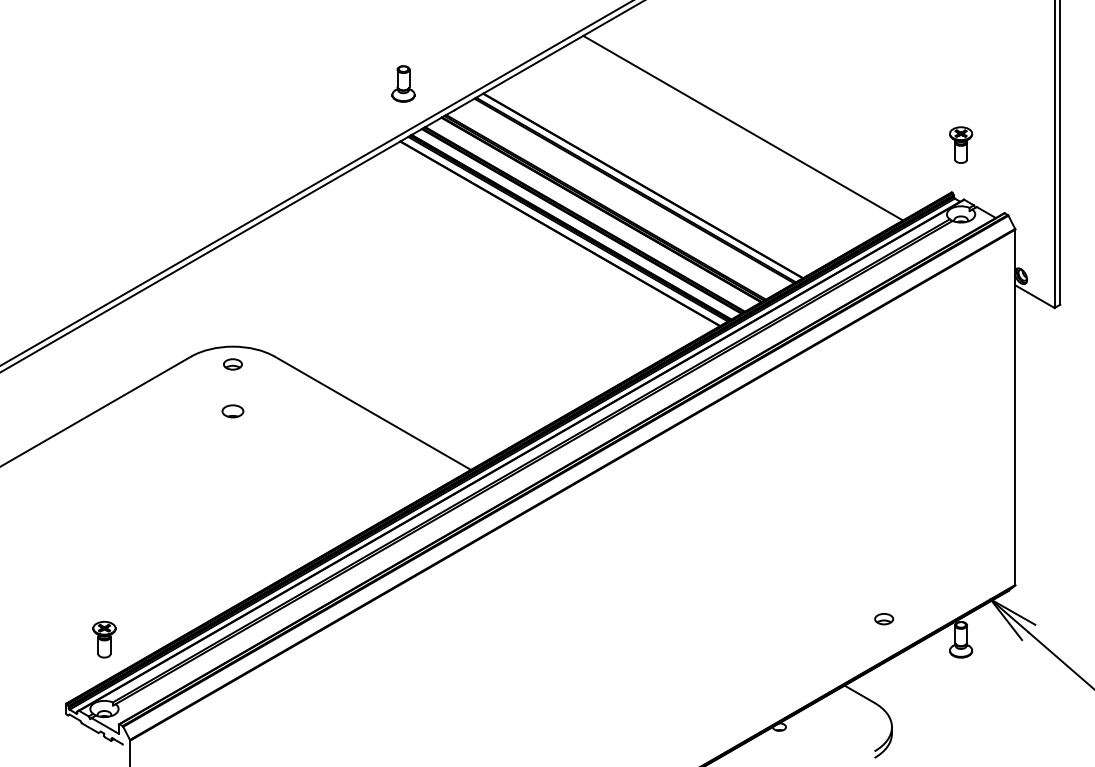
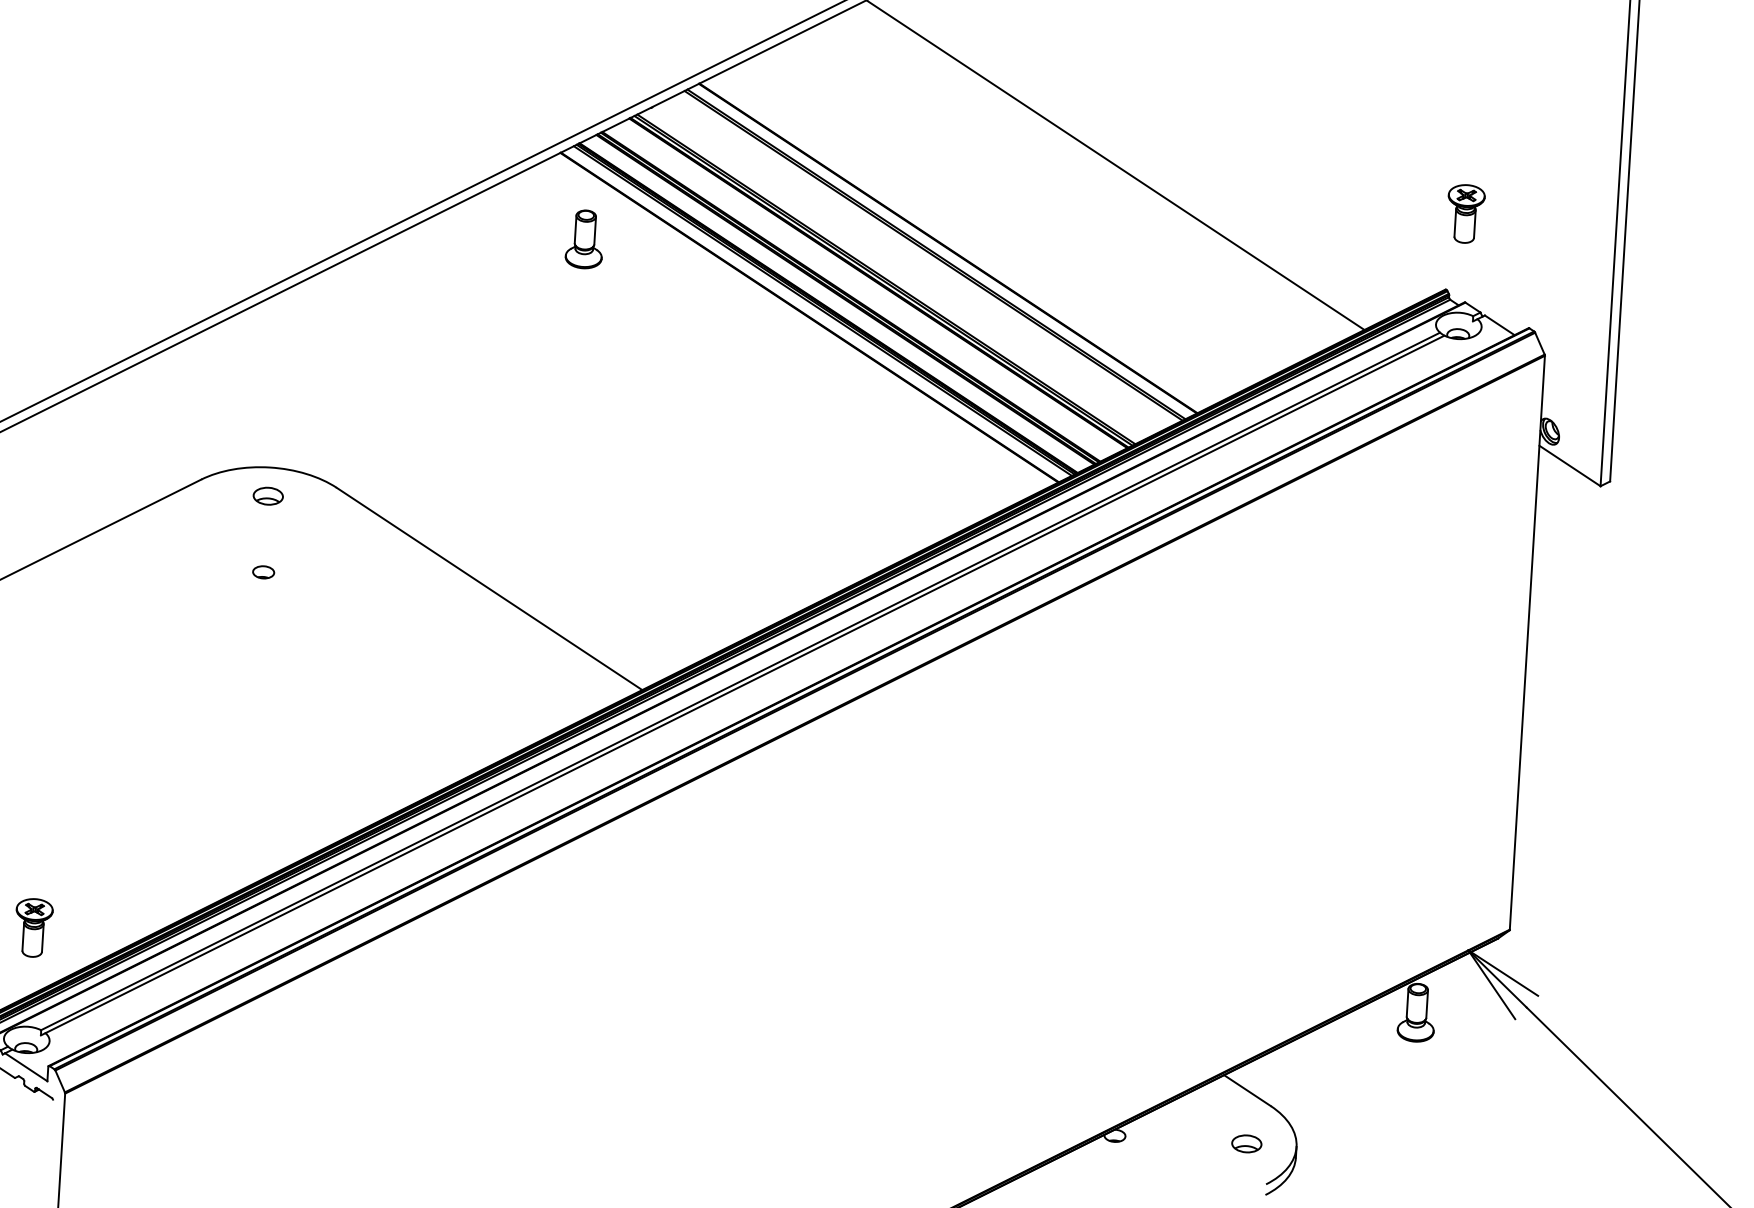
part: (403, 83) -> (584, 238), moved
part: (232, 411) -> (262, 572), size x0.62
part: (884, 619) -> (1247, 1144), moved

